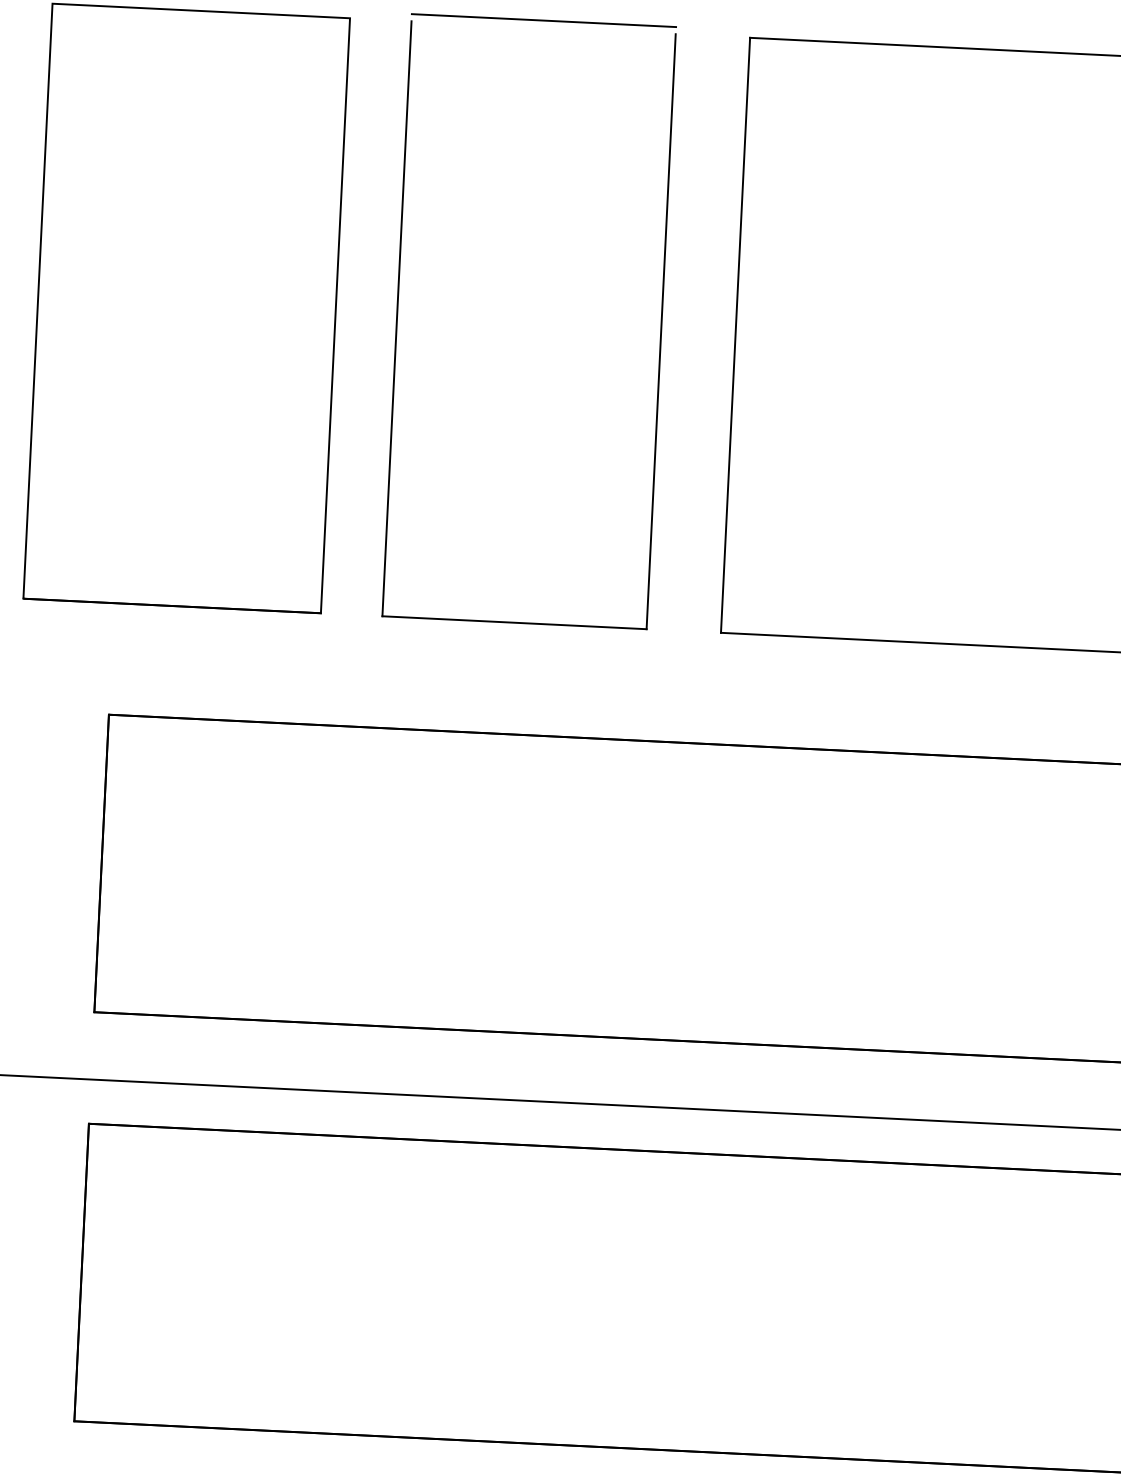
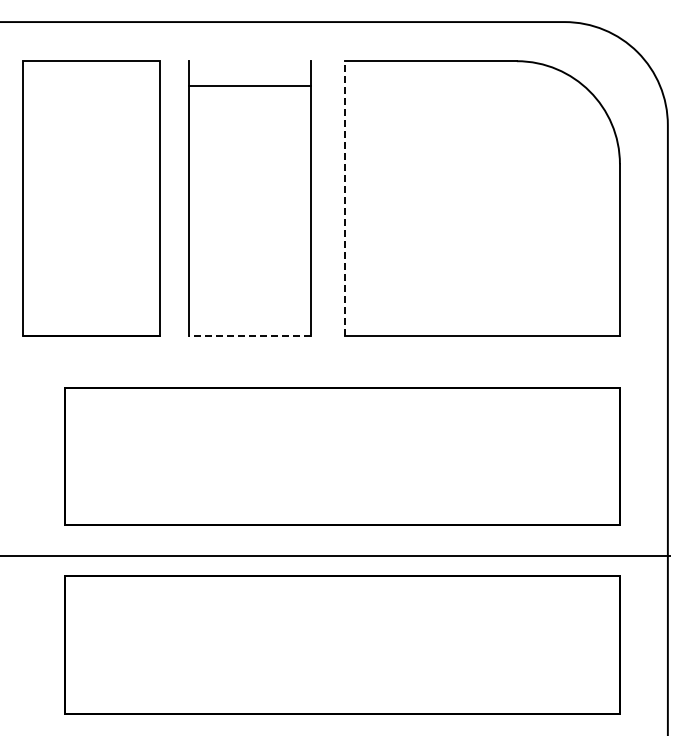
line: (543, 19) -> (249, 85), moved
line: (736, 335) -> (345, 198), solid -> dashed
line: (513, 623) -> (249, 336), solid -> dashed

